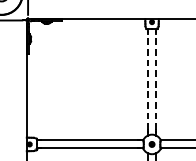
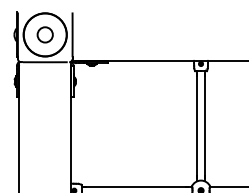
line: (147, 81) -> (196, 125), dashed -> solid
line: (156, 81) -> (205, 125), dashed -> solid

